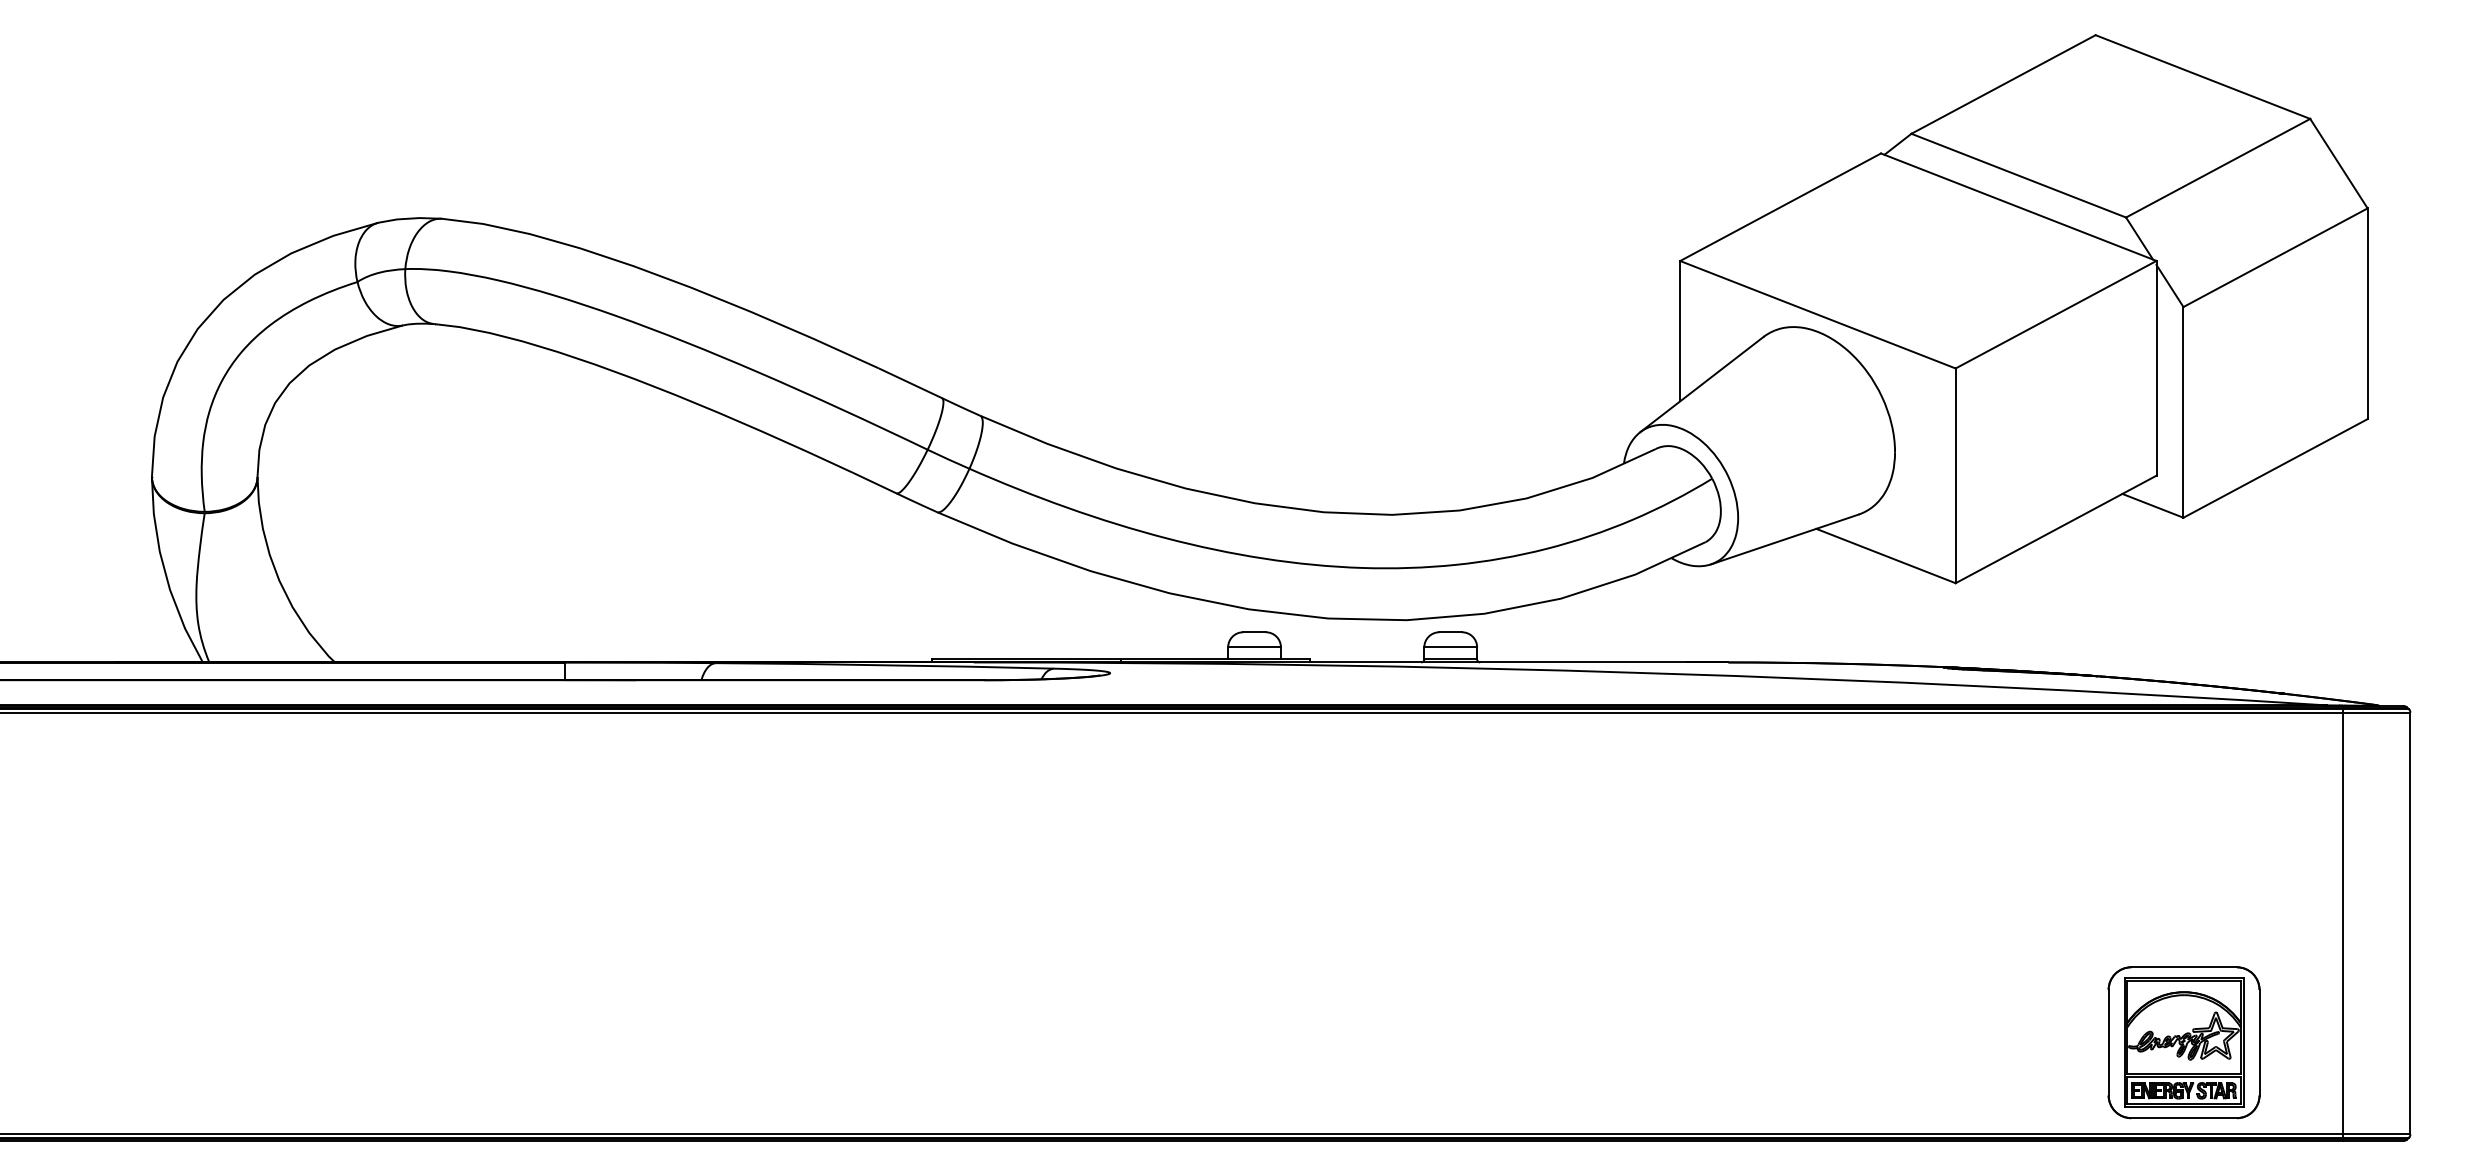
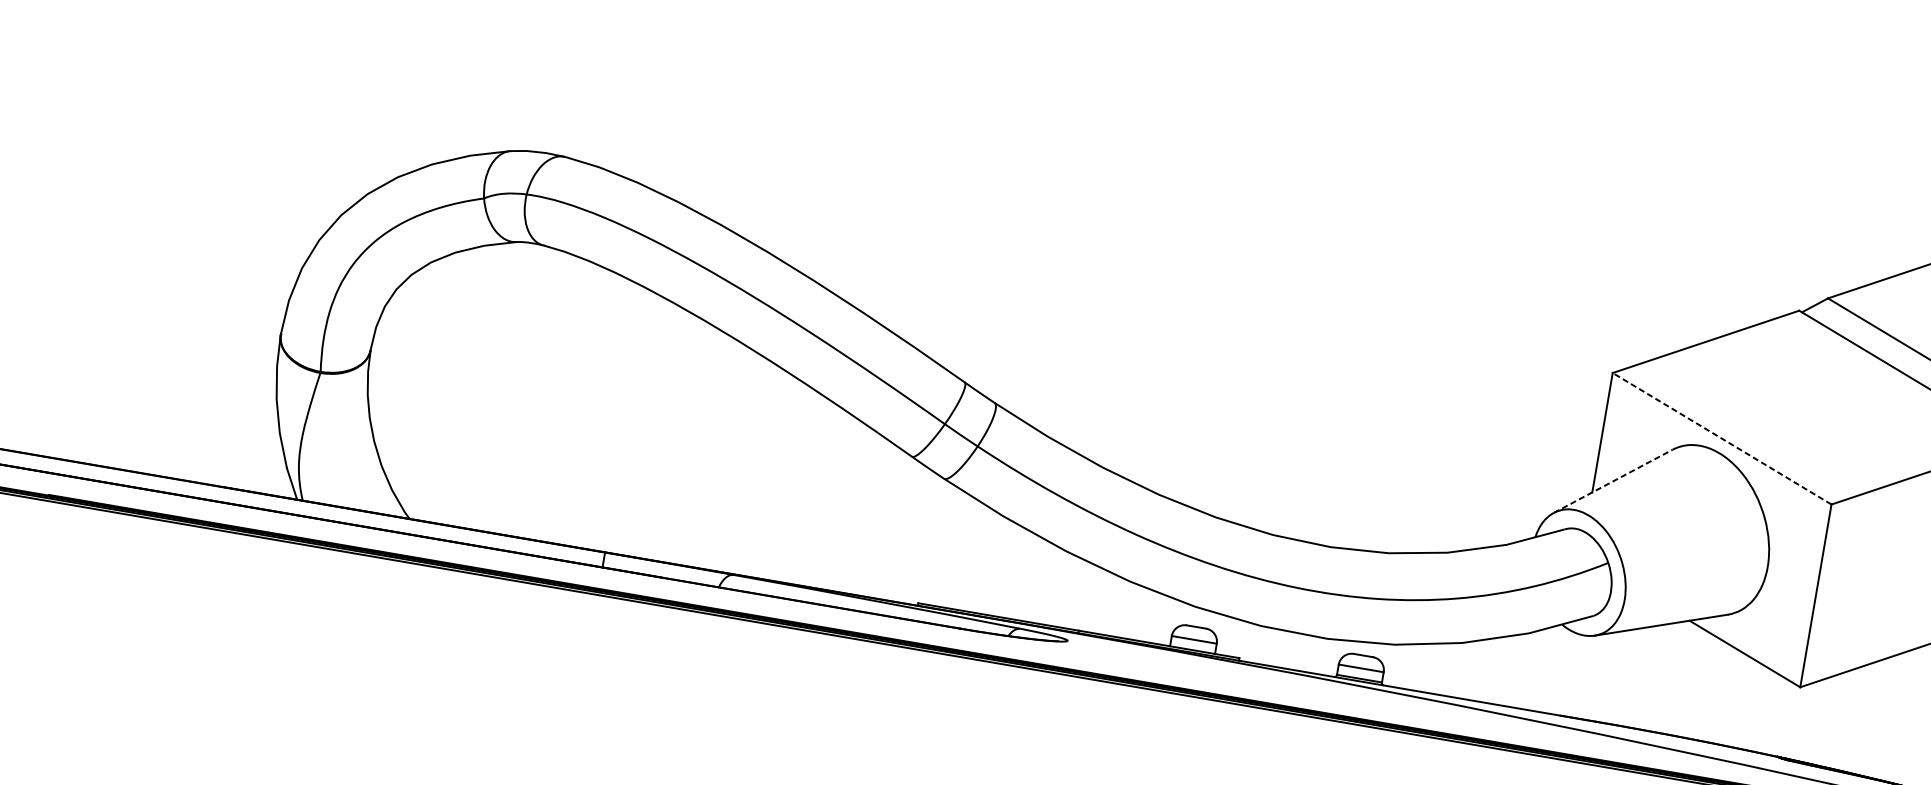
line: (1817, 314) -> (1721, 438), solid -> dashed
line: (1701, 384) -> (1612, 481), solid -> dashed

